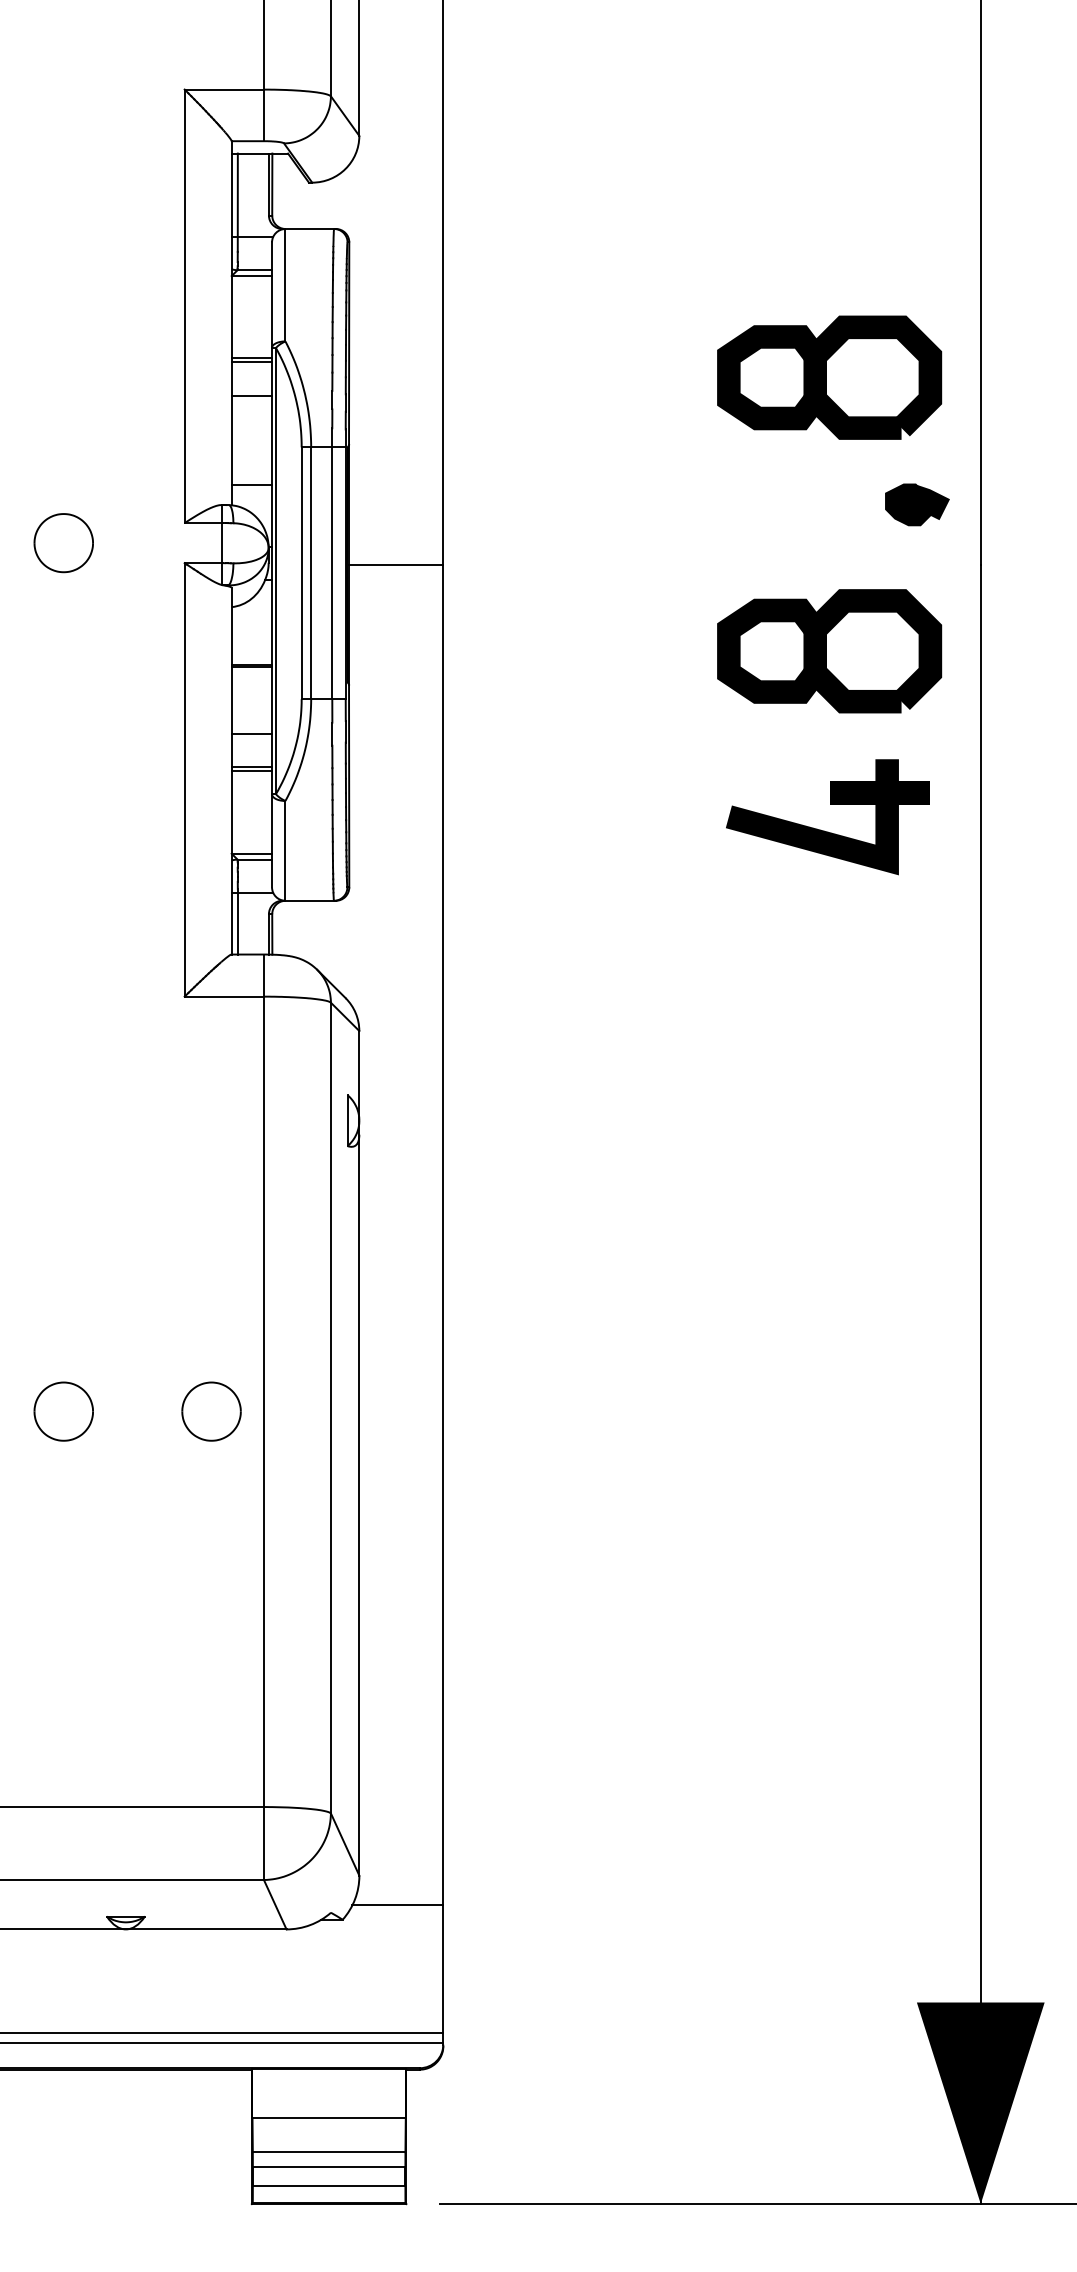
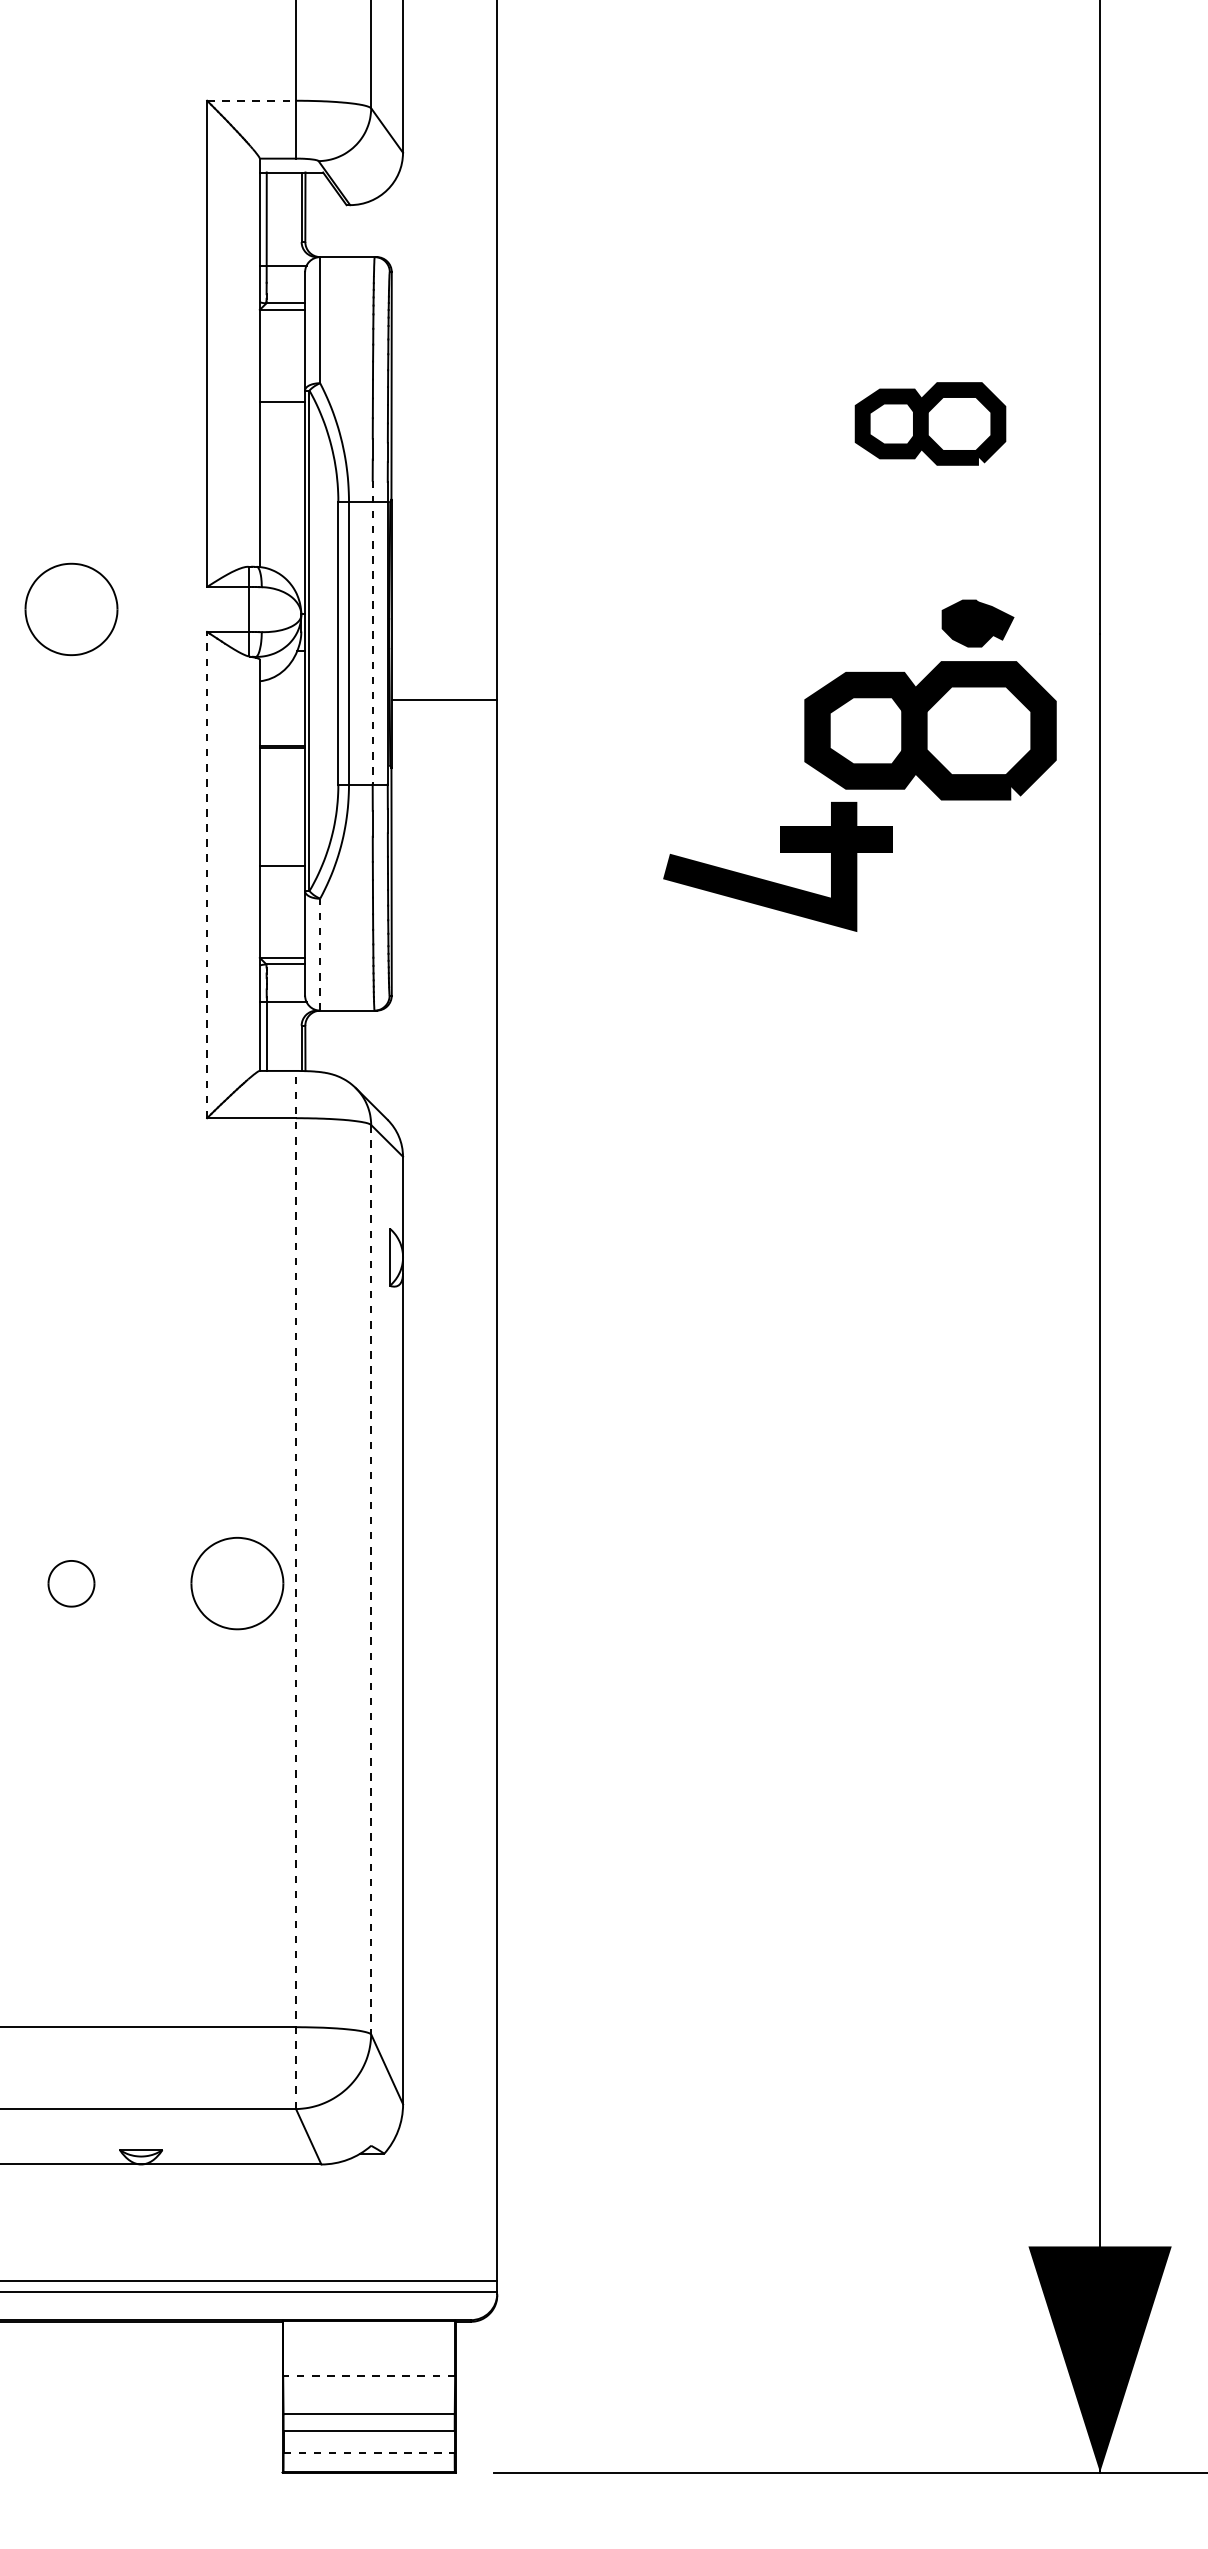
line: (225, 89) -> (252, 100), solid -> dashed
line: (251, 362) -> (282, 406), removed
part: (829, 377) -> (930, 423), size x0.6
line: (251, 396) -> (282, 444), removed
line: (251, 484) -> (282, 543), removed
part: (916, 504) -> (977, 623), moved
part: (63, 543) -> (71, 609), size x1.4
line: (332, 563) -> (372, 632), solid -> dashed
line: (396, 564) -> (444, 699), moved
line: (251, 733) -> (282, 823), removed
line: (251, 767) -> (282, 861), removed
line: (185, 779) -> (207, 874), solid -> dashed
part: (830, 804) -> (780, 852), moved
line: (285, 850) -> (320, 954), solid -> dashed
line: (331, 1407) -> (371, 1579), solid -> dashed
part: (63, 1411) -> (71, 1583), size x0.7
part: (210, 1411) -> (236, 1583), size x1.4
line: (264, 1416) -> (296, 1589), solid -> dashed
line: (398, 1905) -> (446, 2137), removed
line: (329, 2118) -> (369, 2376), solid -> dashed
line: (329, 2186) -> (369, 2452), solid -> dashed

